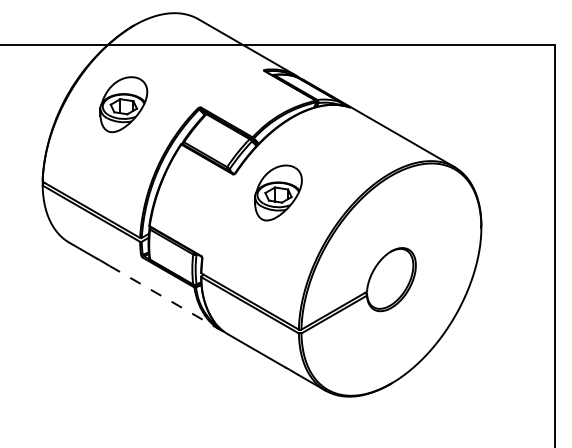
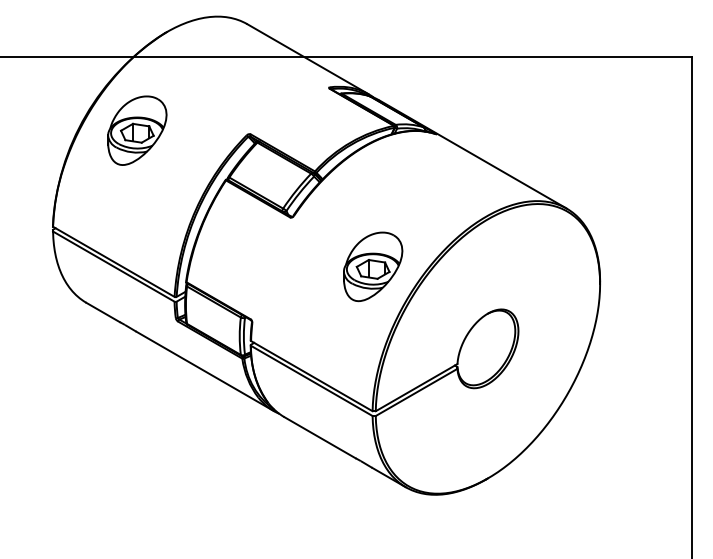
part: (123, 104) -> (137, 130), moved
part: (278, 192) -> (373, 266), moved
line: (164, 297) -> (205, 371), dashed -> solid

